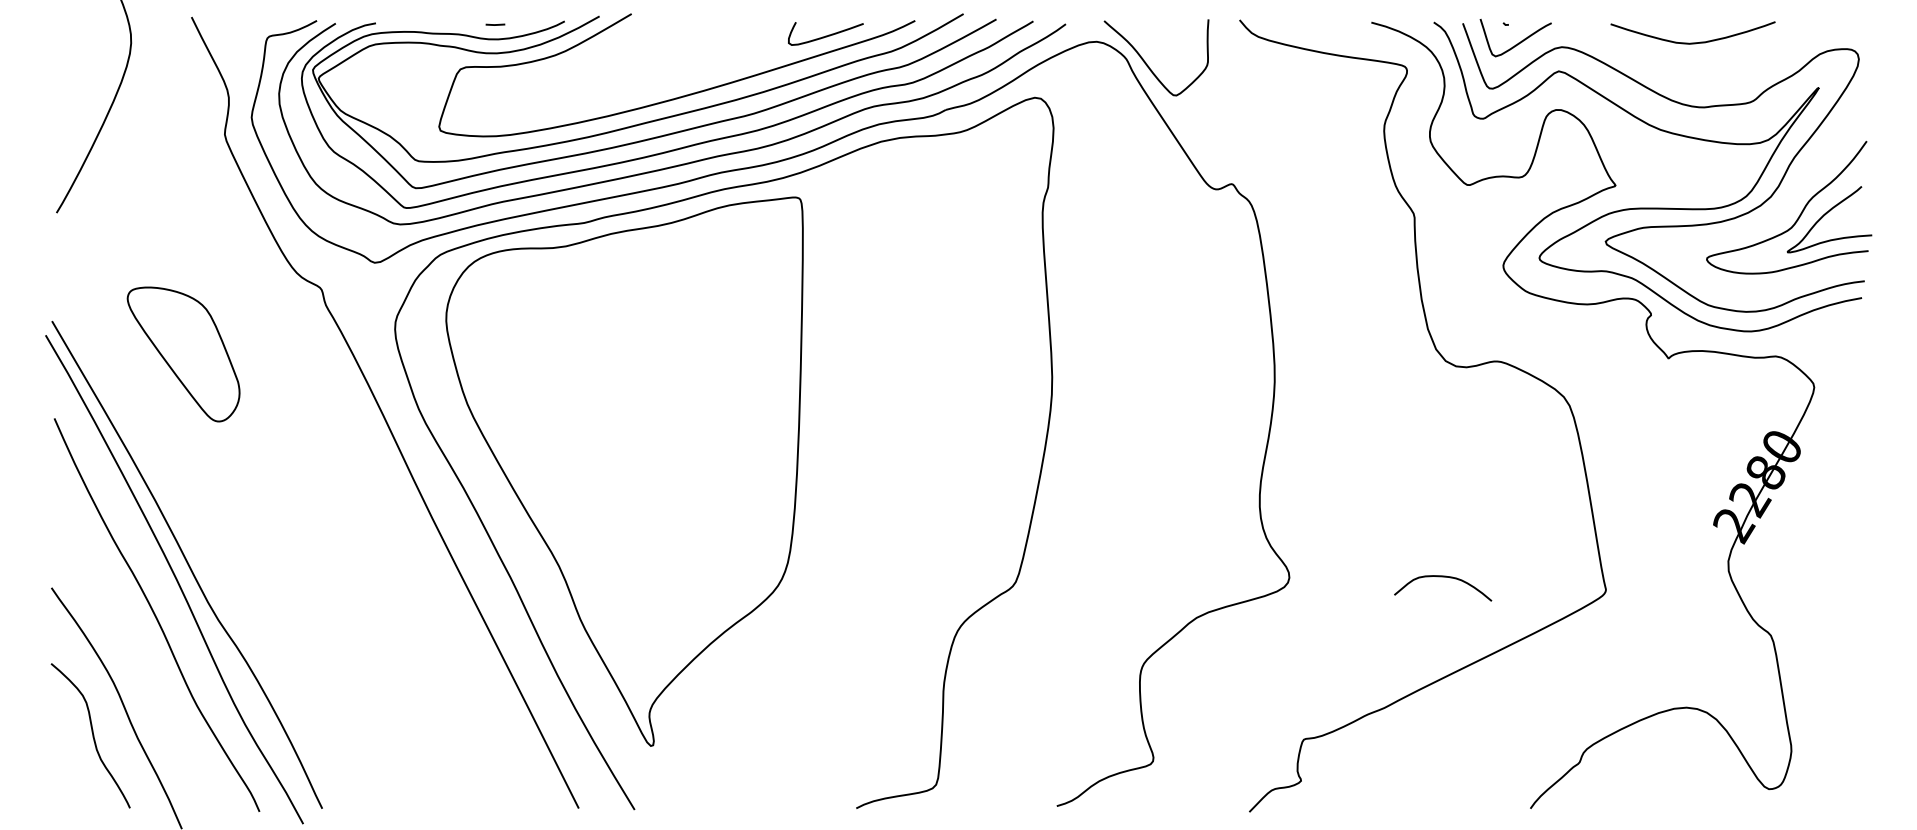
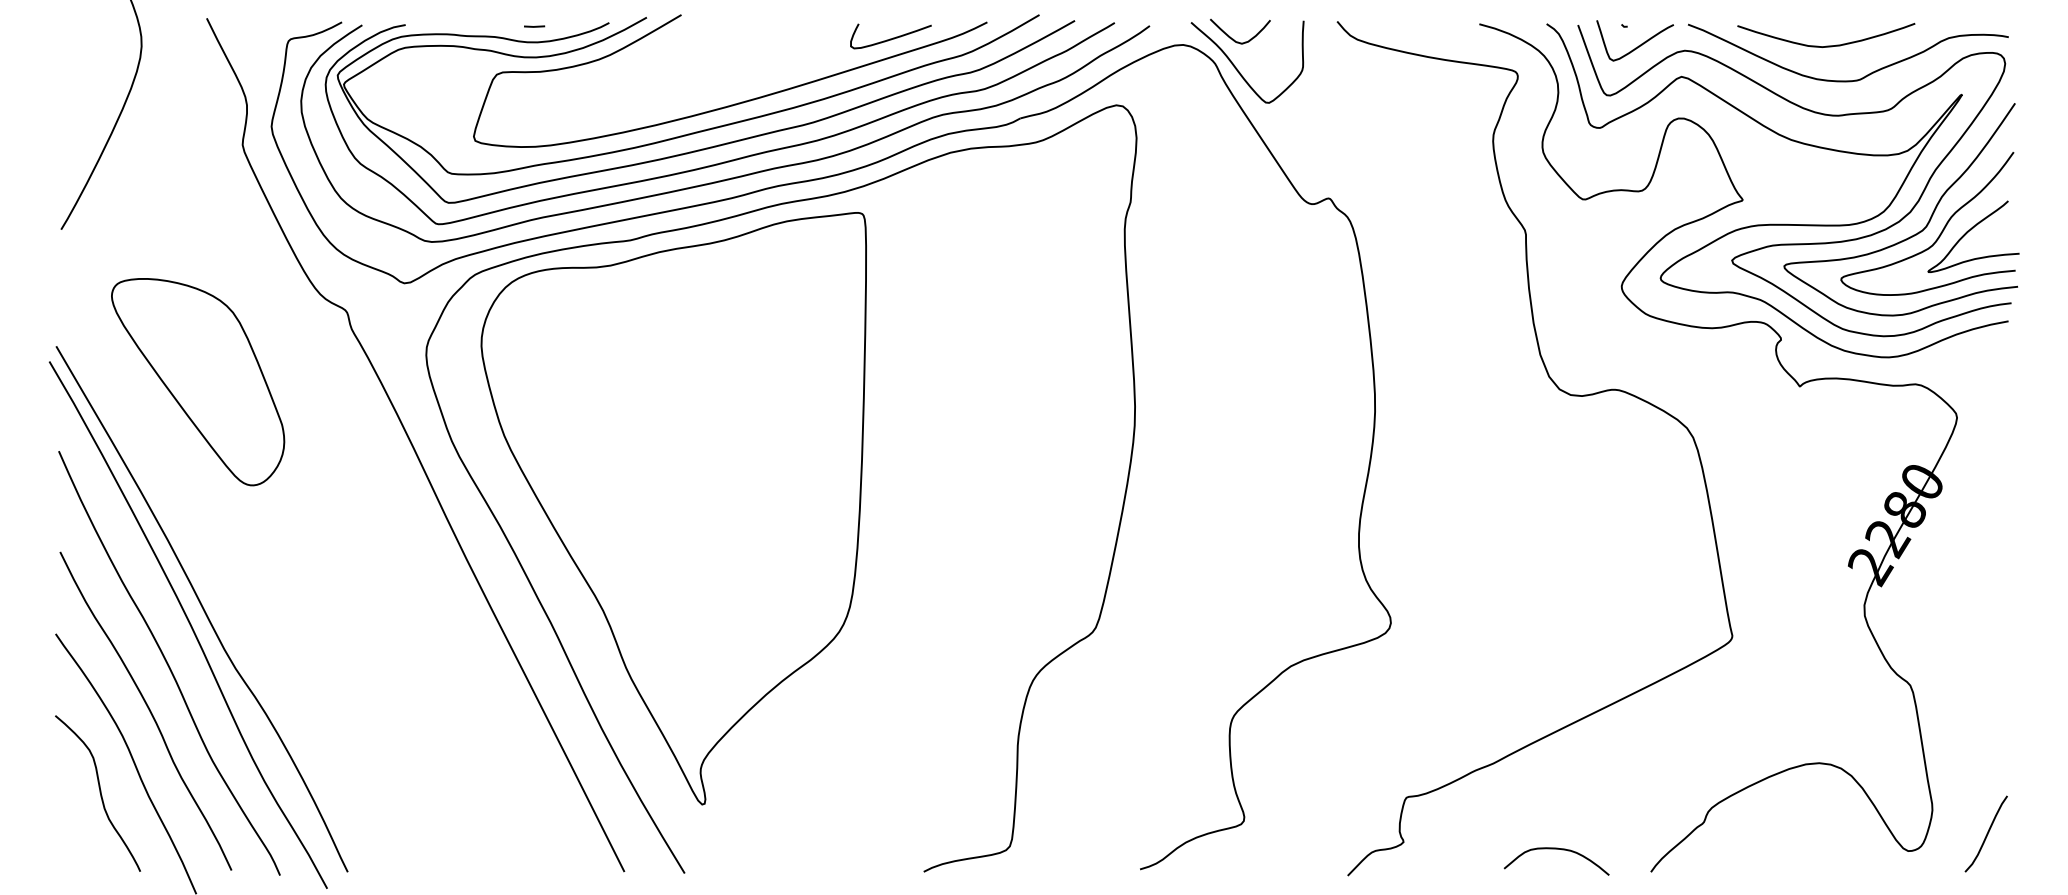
curve: (1143, 35) -> (1233, 38), added
curve: (1720, 73) -> (1855, 79), added
curve: (1773, 217) -> (1913, 234), added
part: (183, 354) -> (198, 382), size x1.43
curve: (1442, 577) -> (1556, 849), moved
curve: (136, 656) -> (147, 708), added
curve: (1841, 772) -> (1986, 833), added

